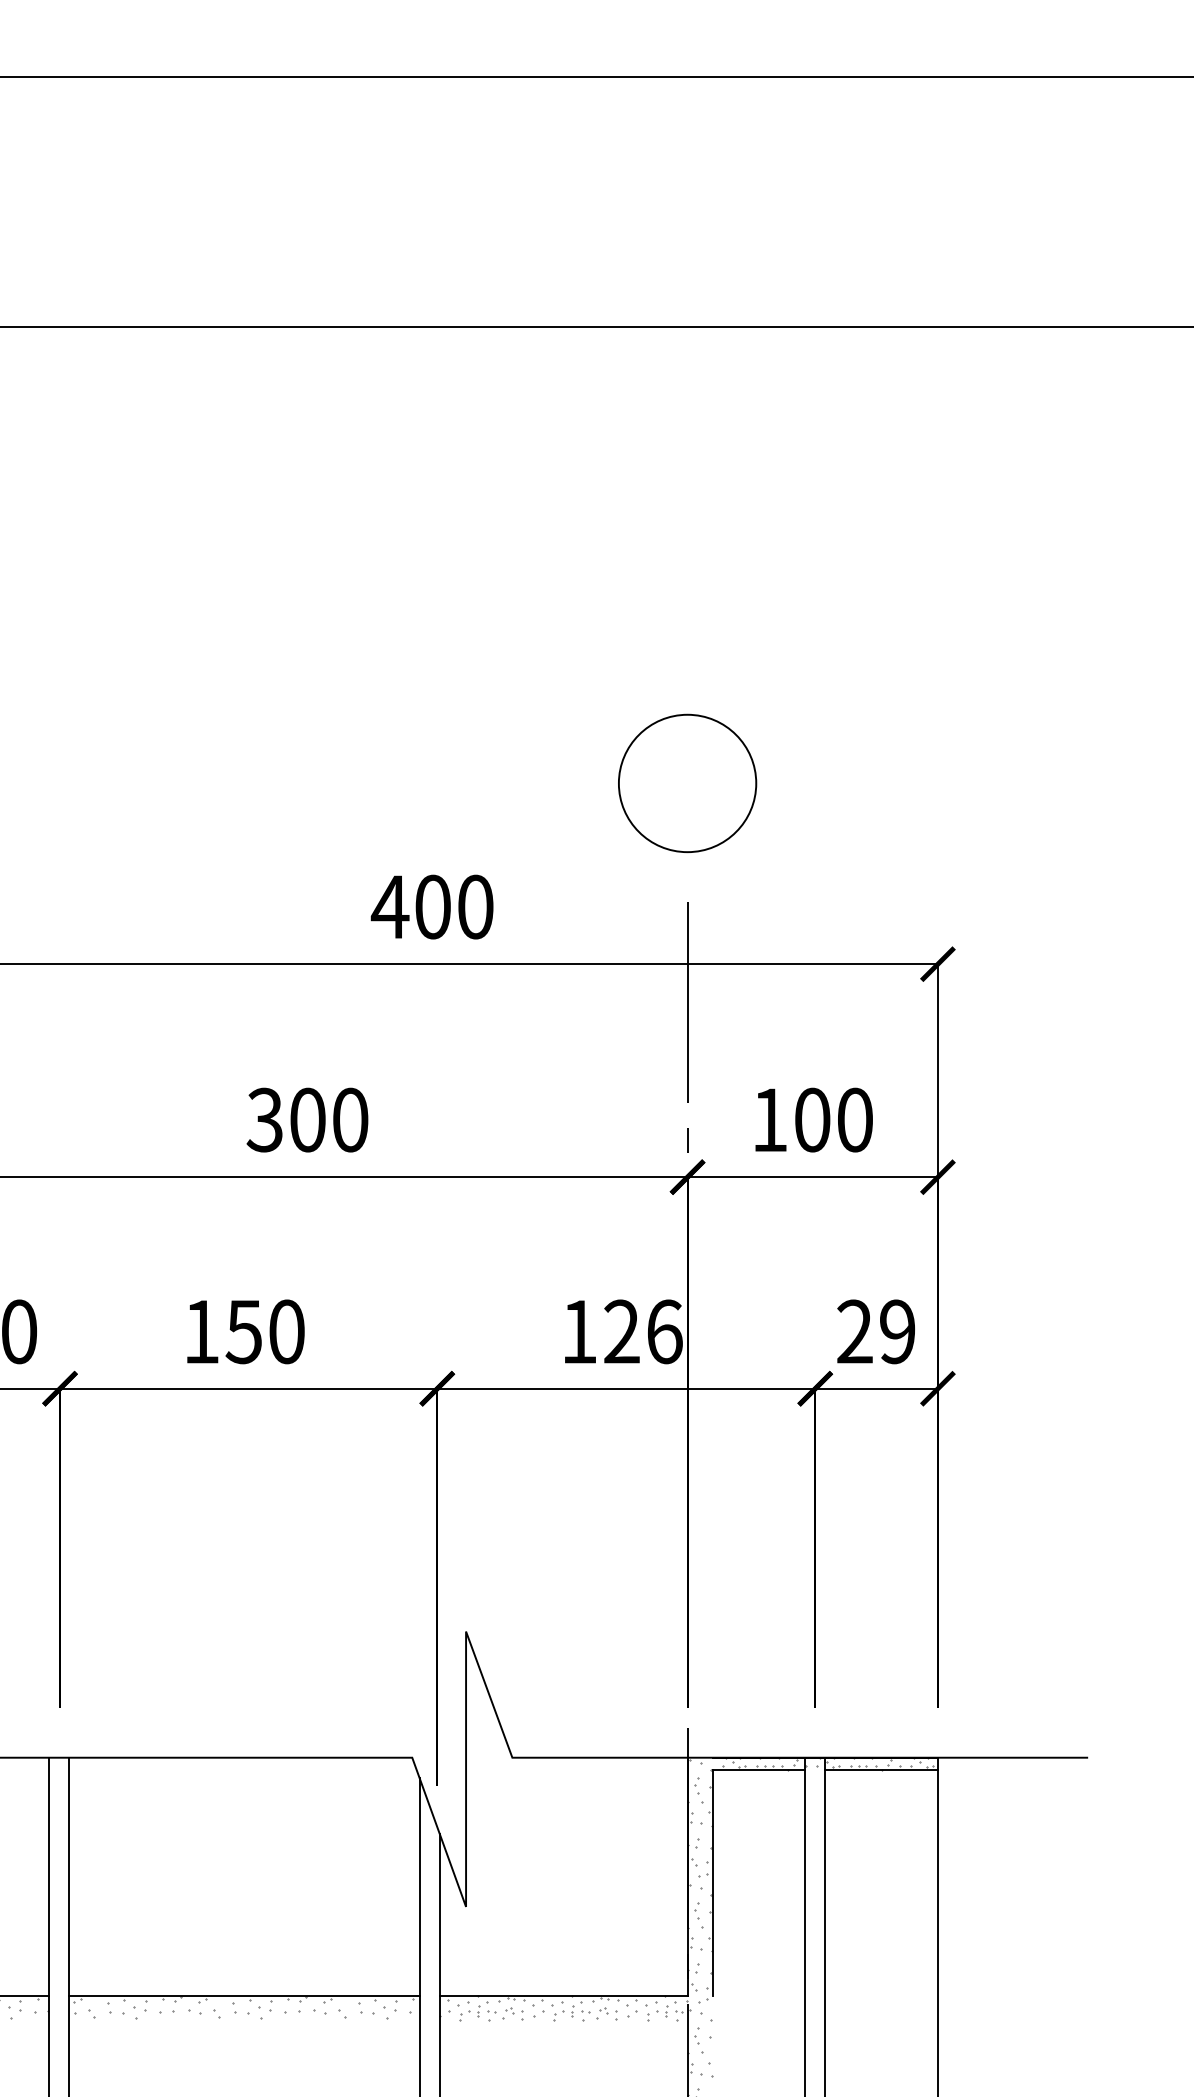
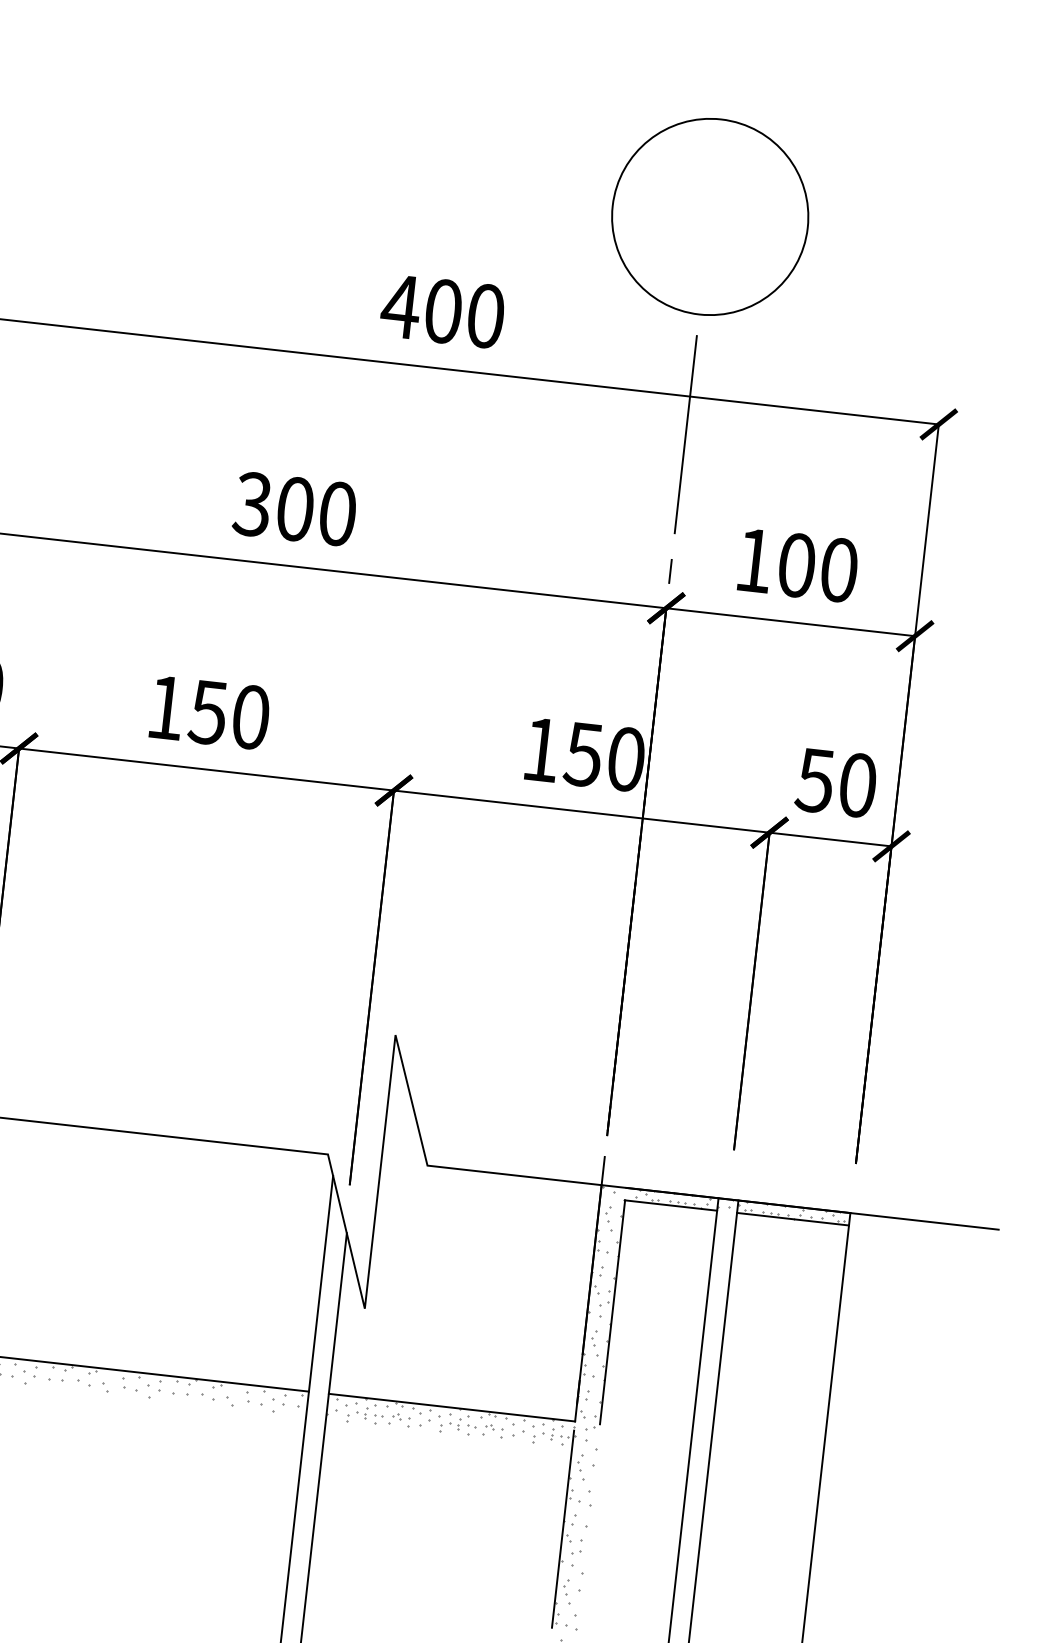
circle: (687, 783) -> (710, 216), size x1.43
text: (642, 1331) -> (604, 756), 126 -> 150
text: (875, 1331) -> (835, 782), 29 -> 50

